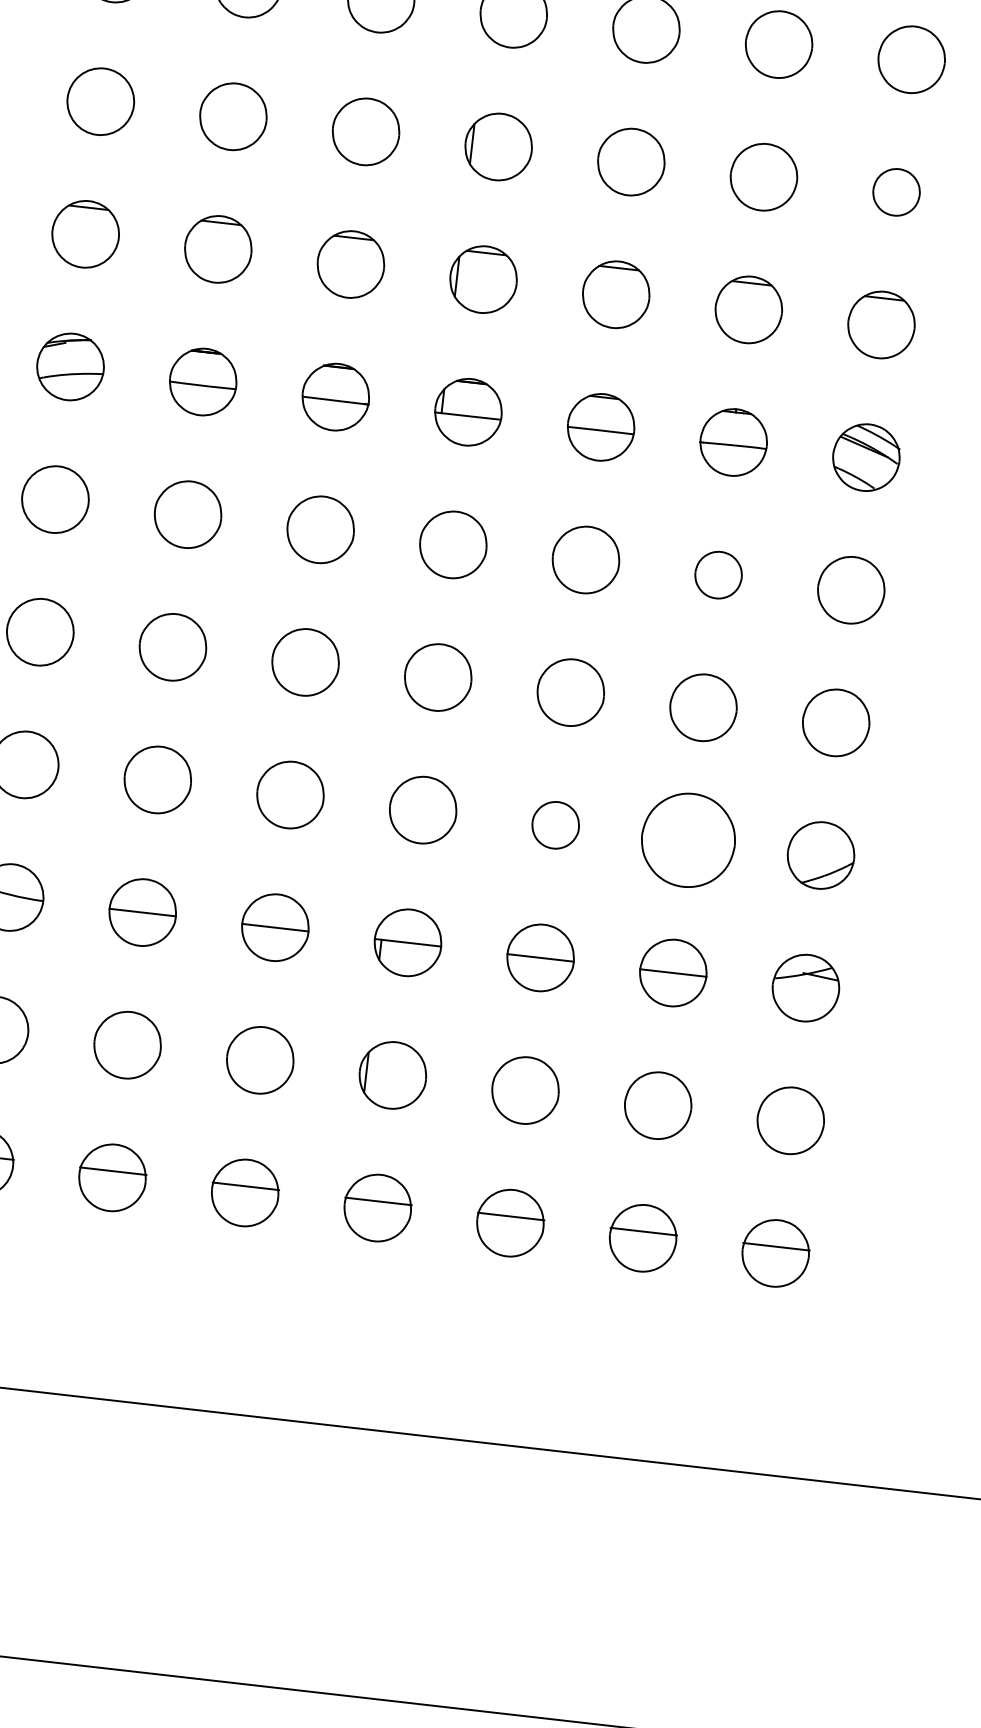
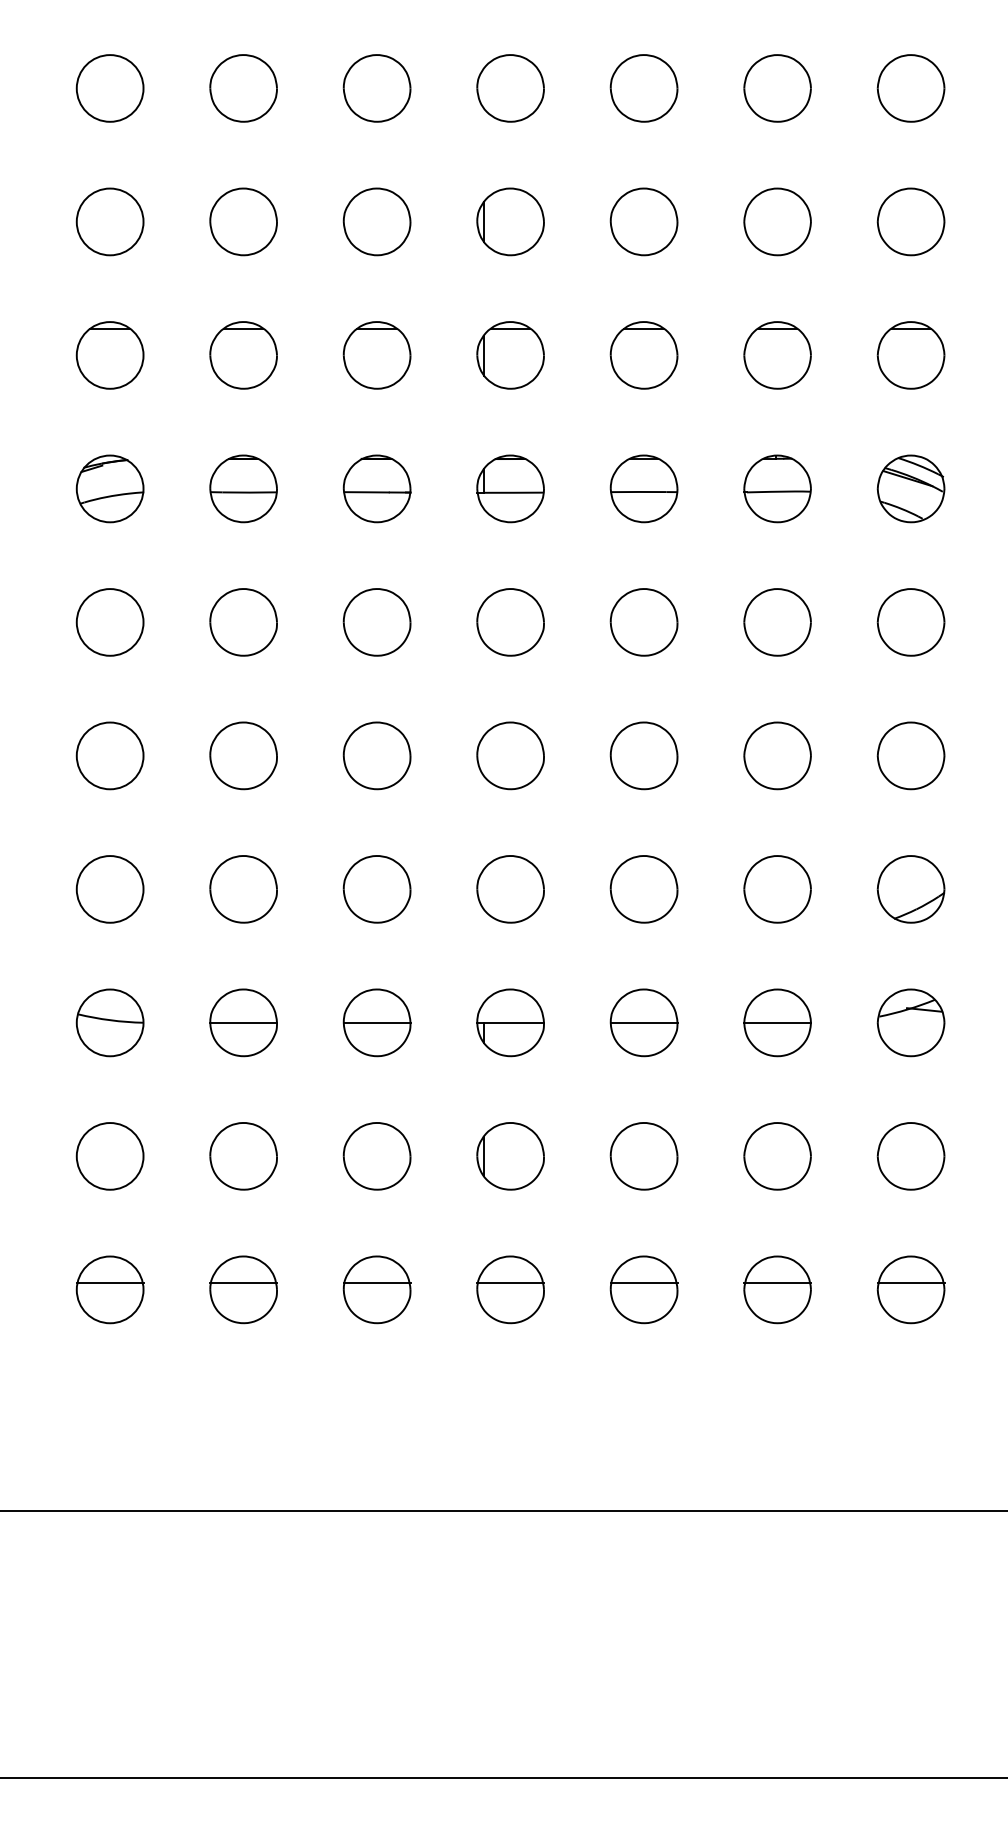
part: (896, 191) -> (910, 221), size x1.43
part: (718, 575) -> (777, 622), size x1.43
part: (555, 825) -> (643, 889), size x1.43
part: (688, 840) -> (777, 889), size x0.71

